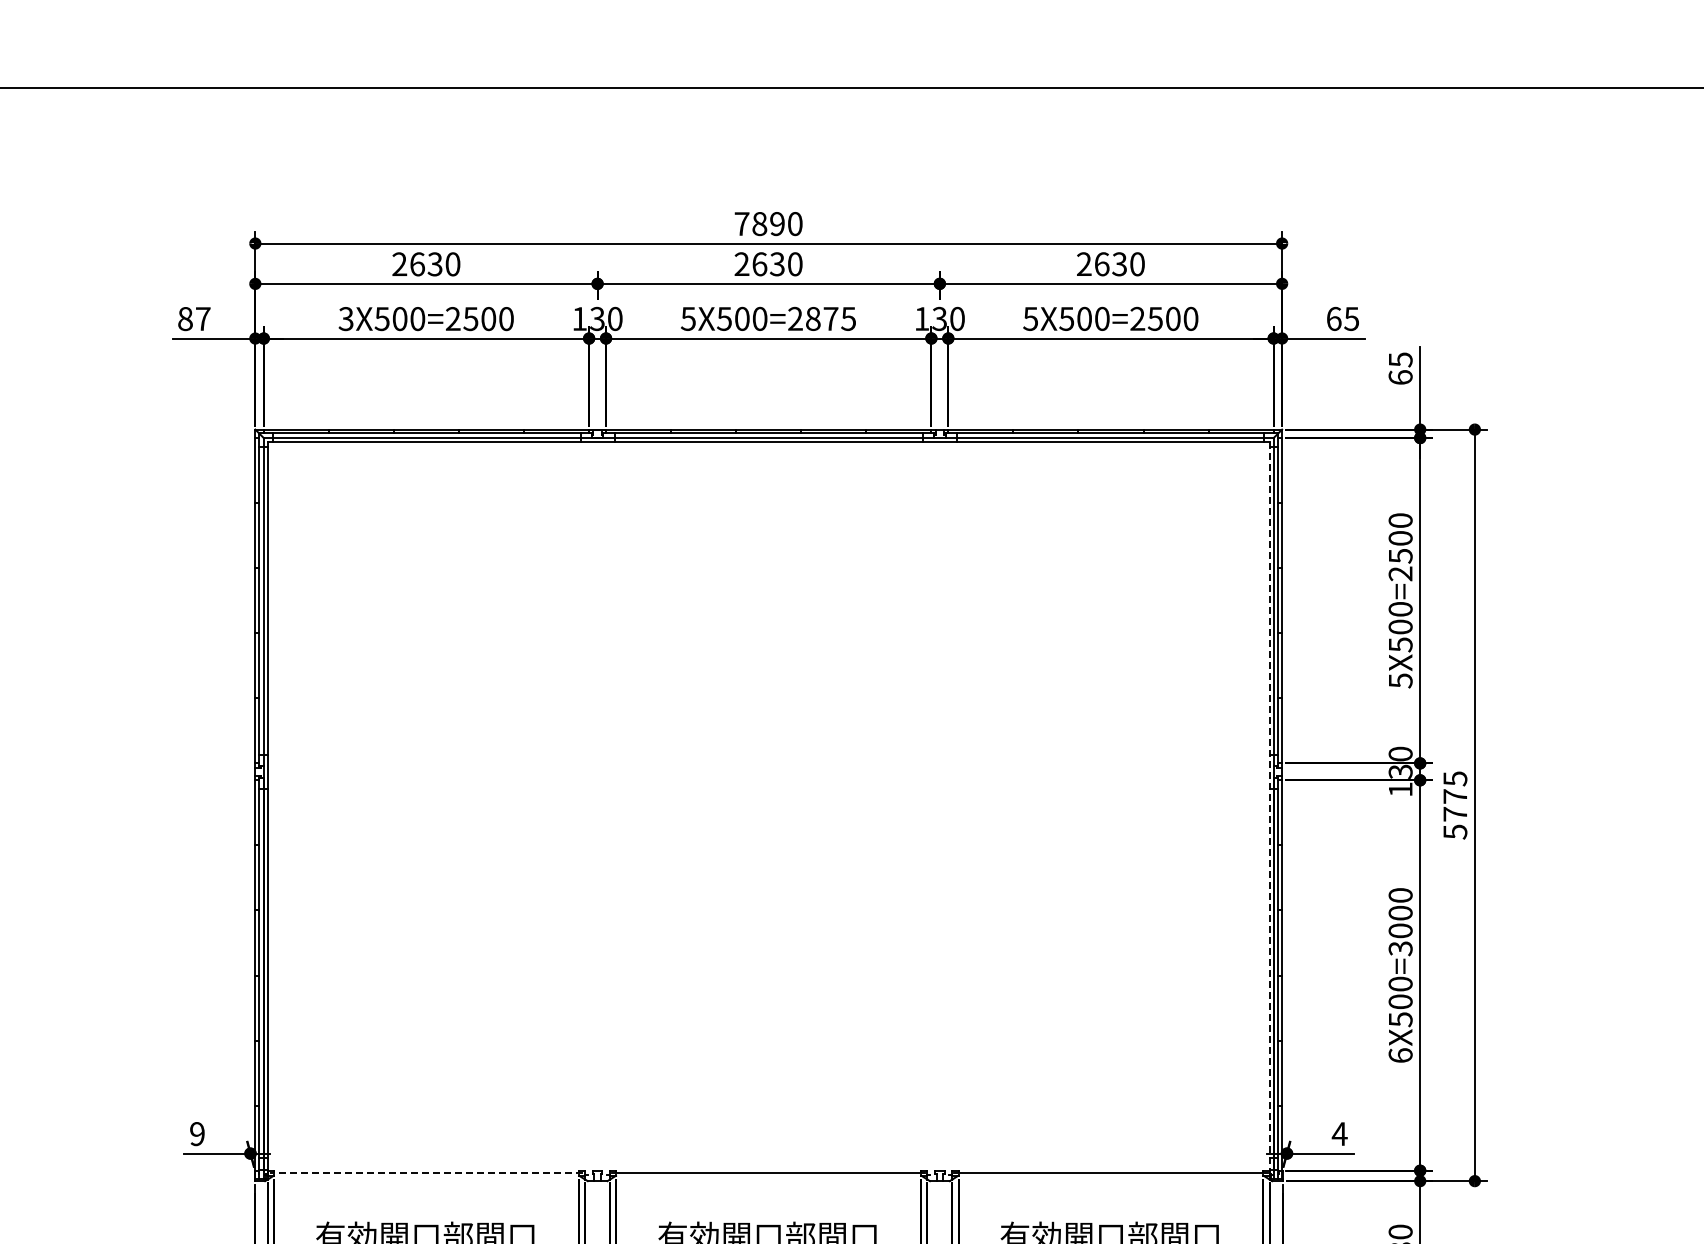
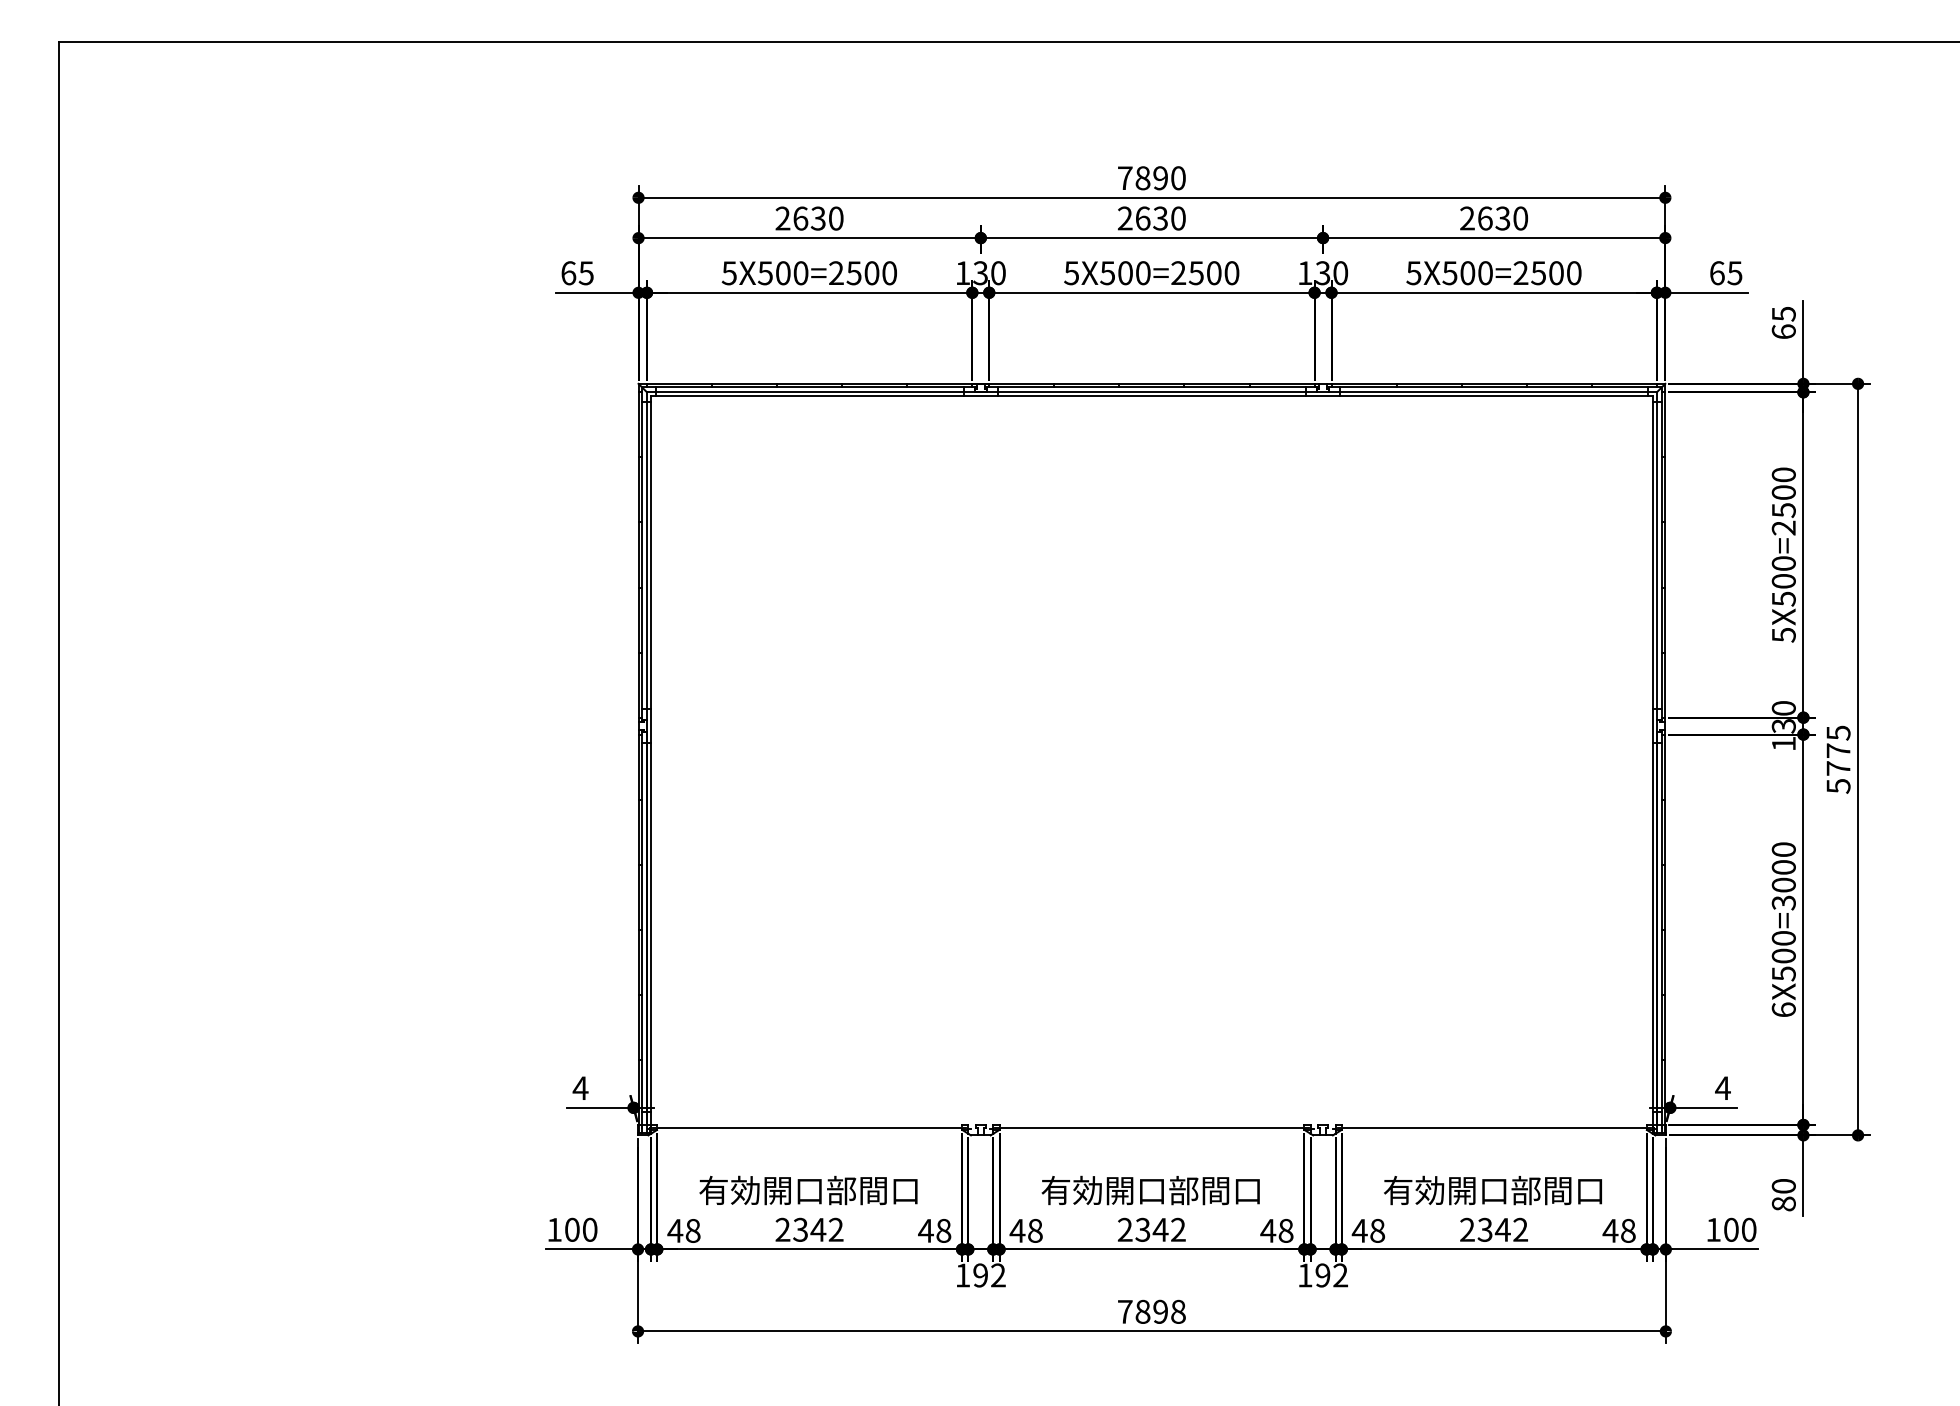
text: (346, 318) -> (729, 272), 3X500=2500 -> 5X500=2500
text: (194, 319) -> (577, 273), 87 -> 65
text: (830, 319) -> (1213, 273), 5X500=2875 -> 5X500=2500
line: (1269, 808) -> (1652, 762), dashed -> solid
text: (197, 1134) -> (580, 1088), 9 -> 4
line: (426, 1173) -> (809, 1127), dashed -> solid

